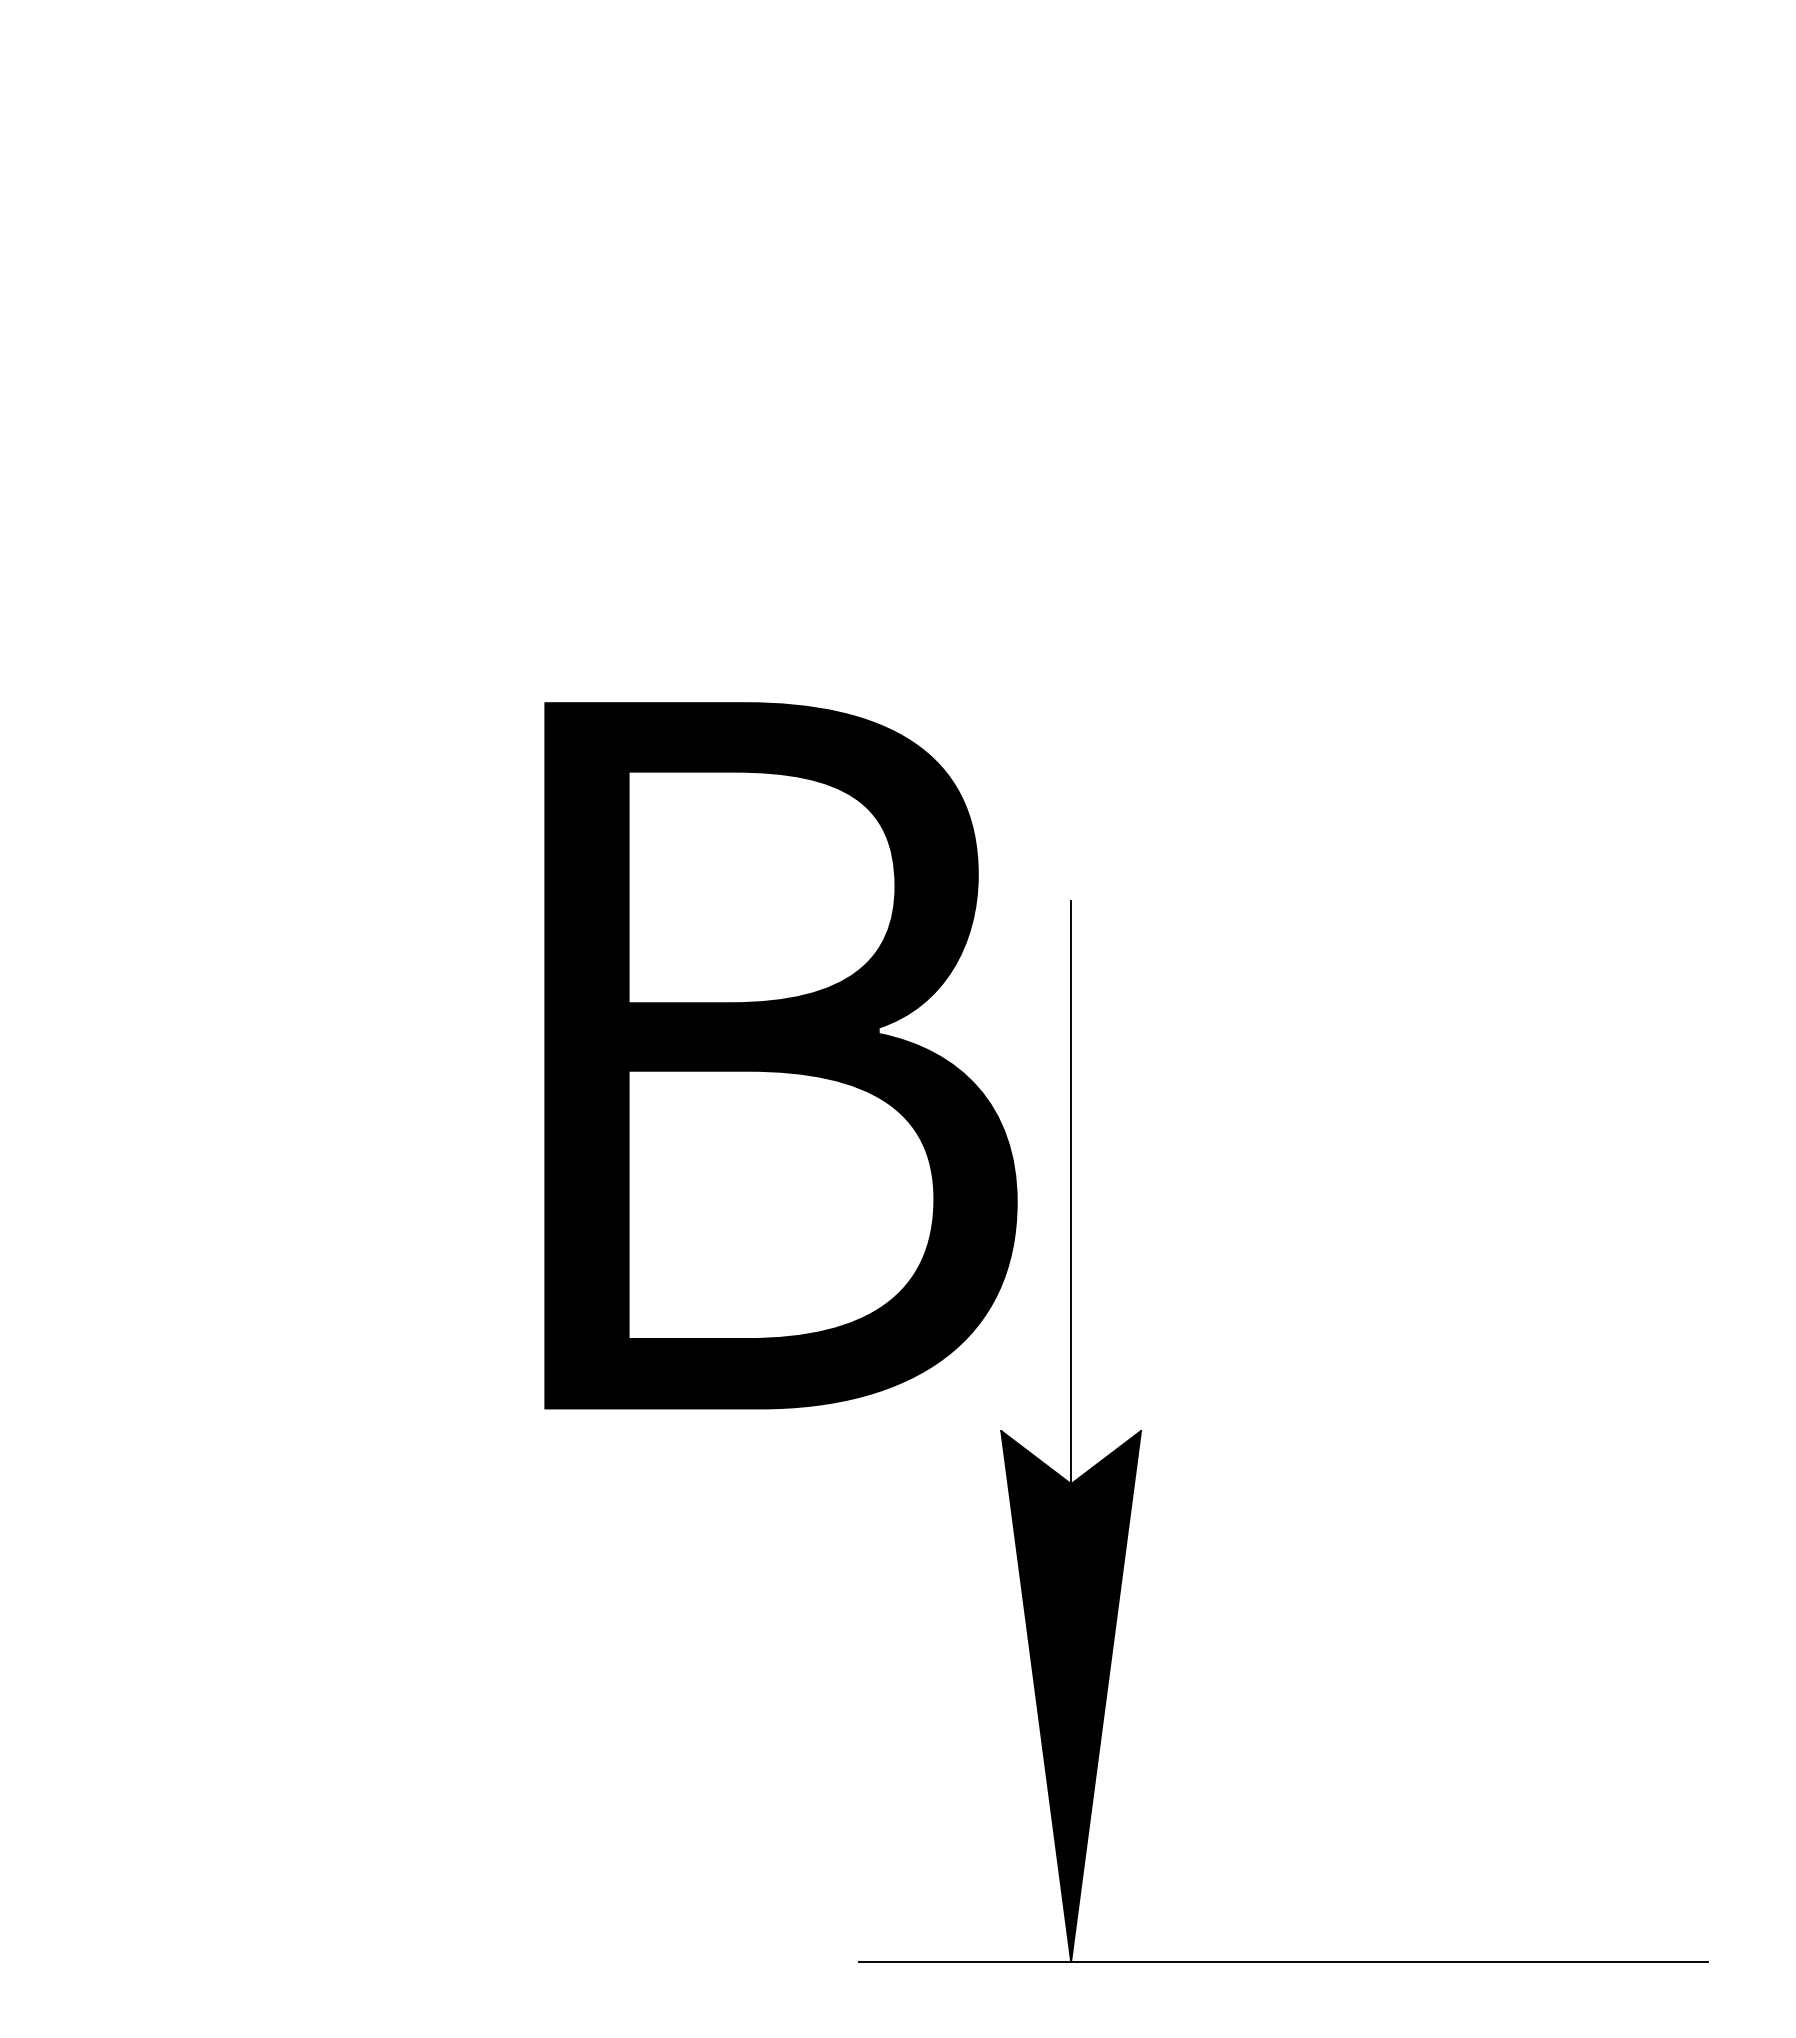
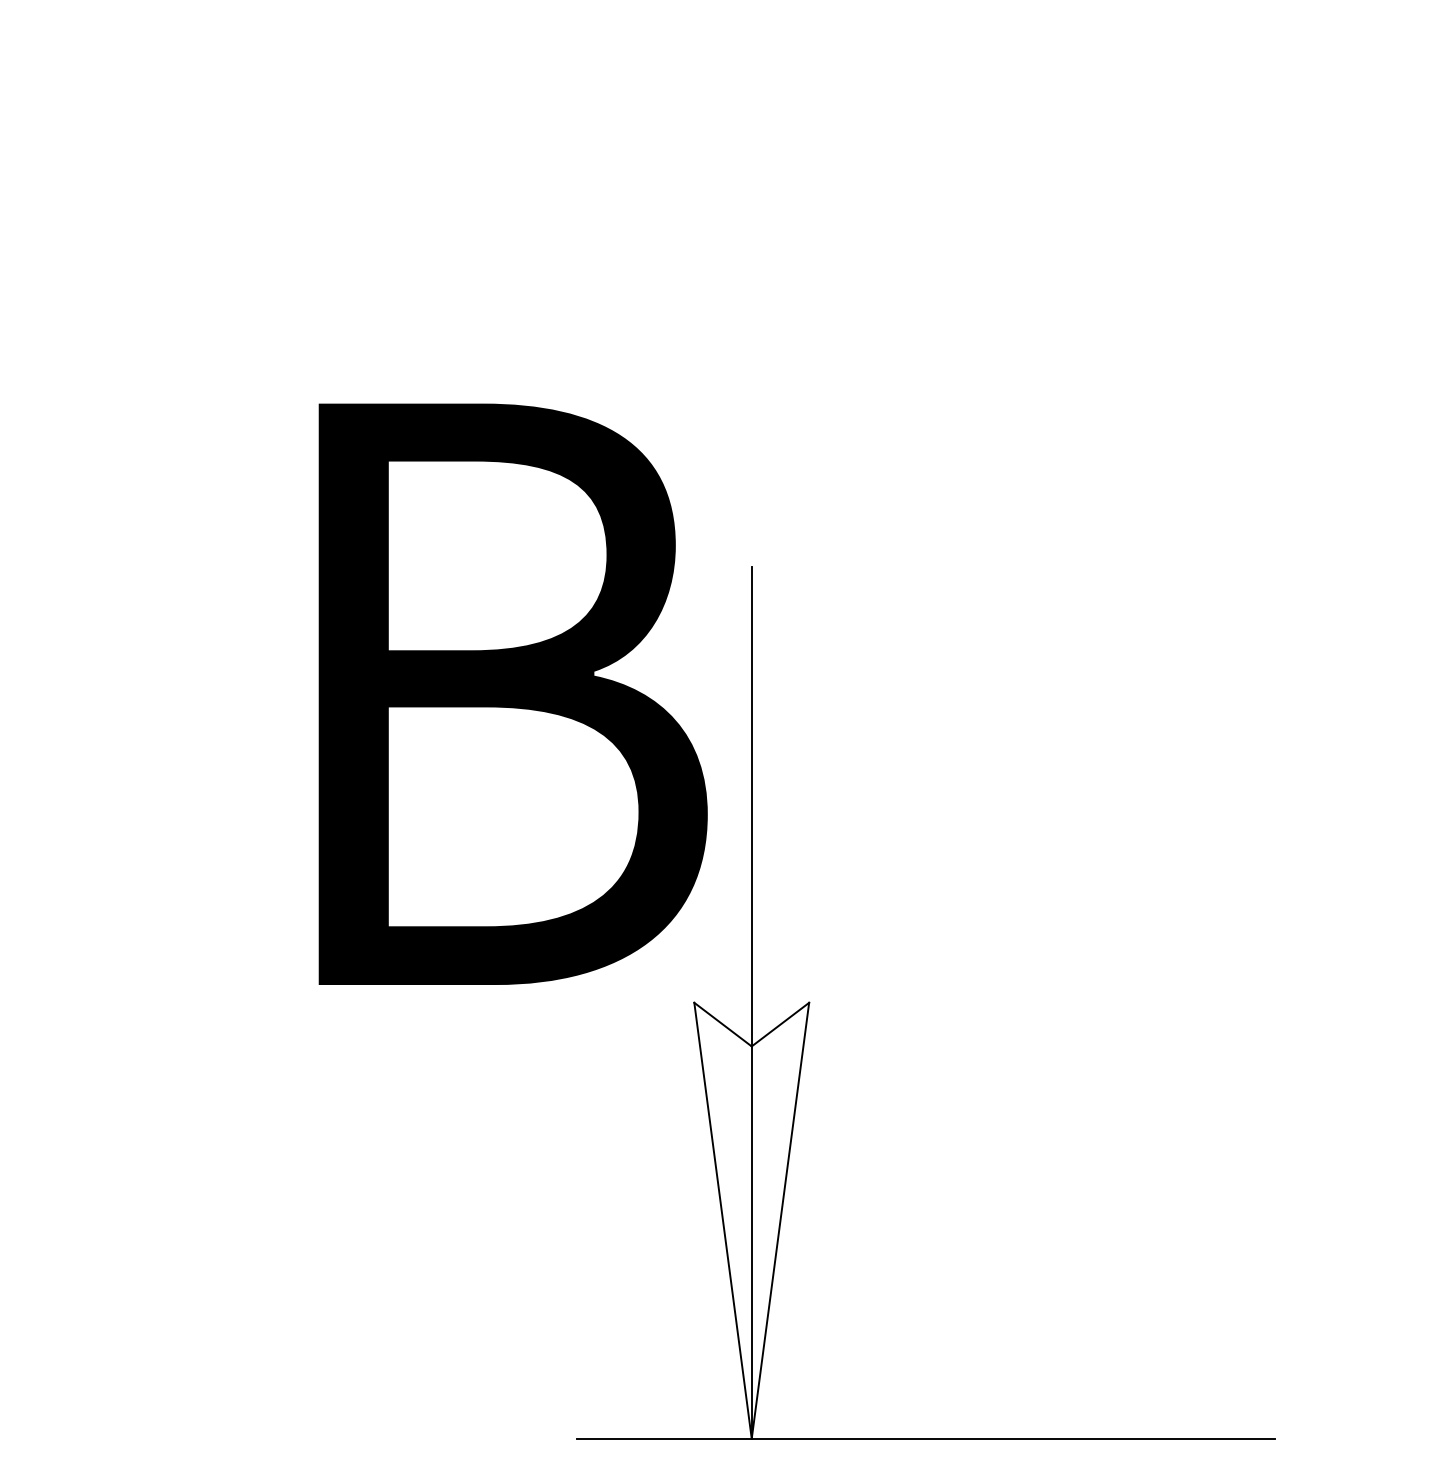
fill: (1070, 1696) -> (751, 1220), removed

